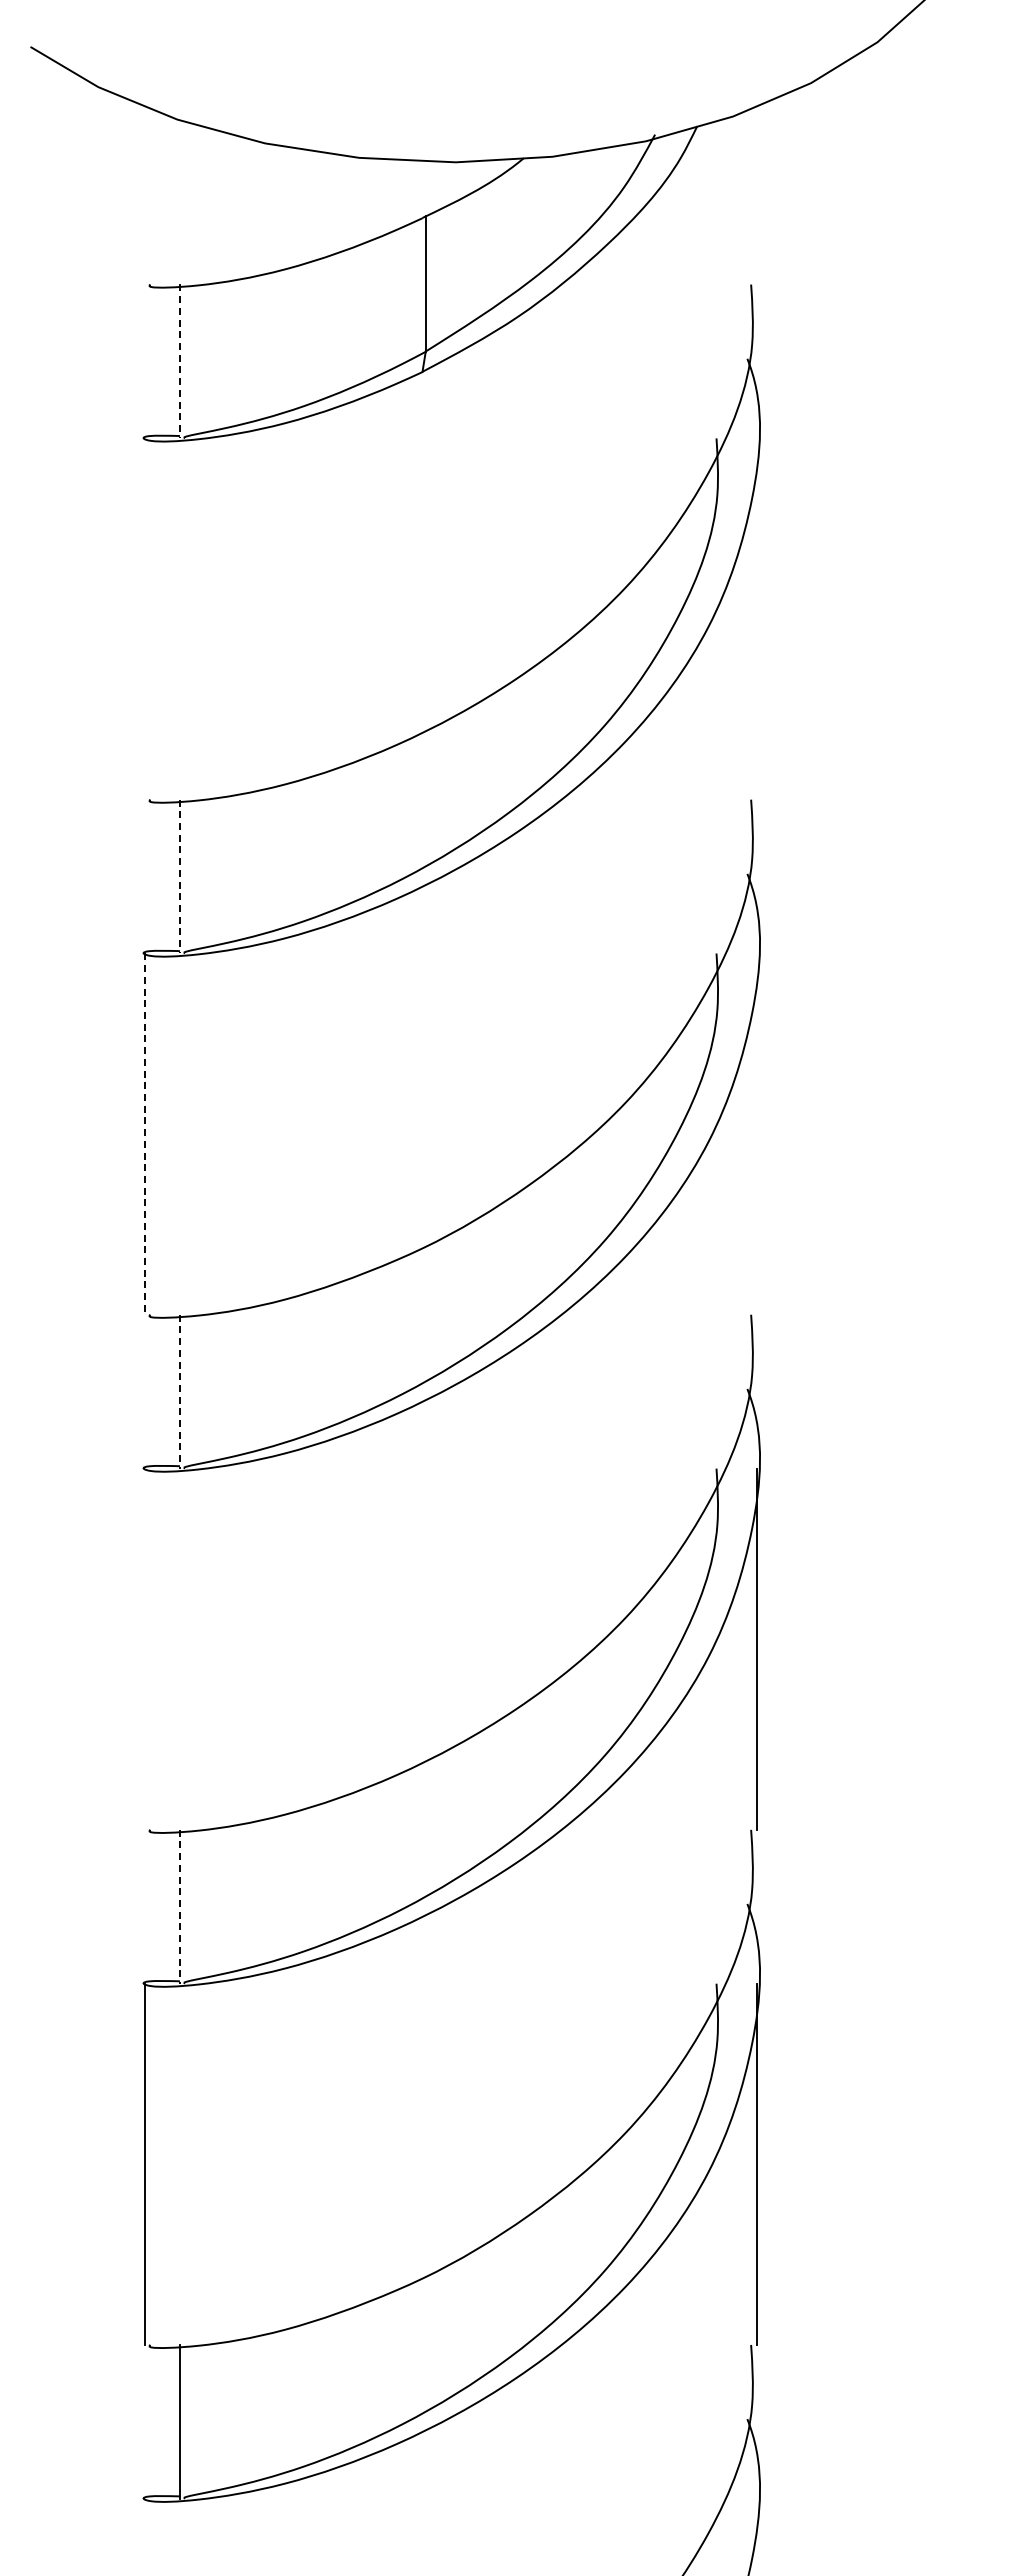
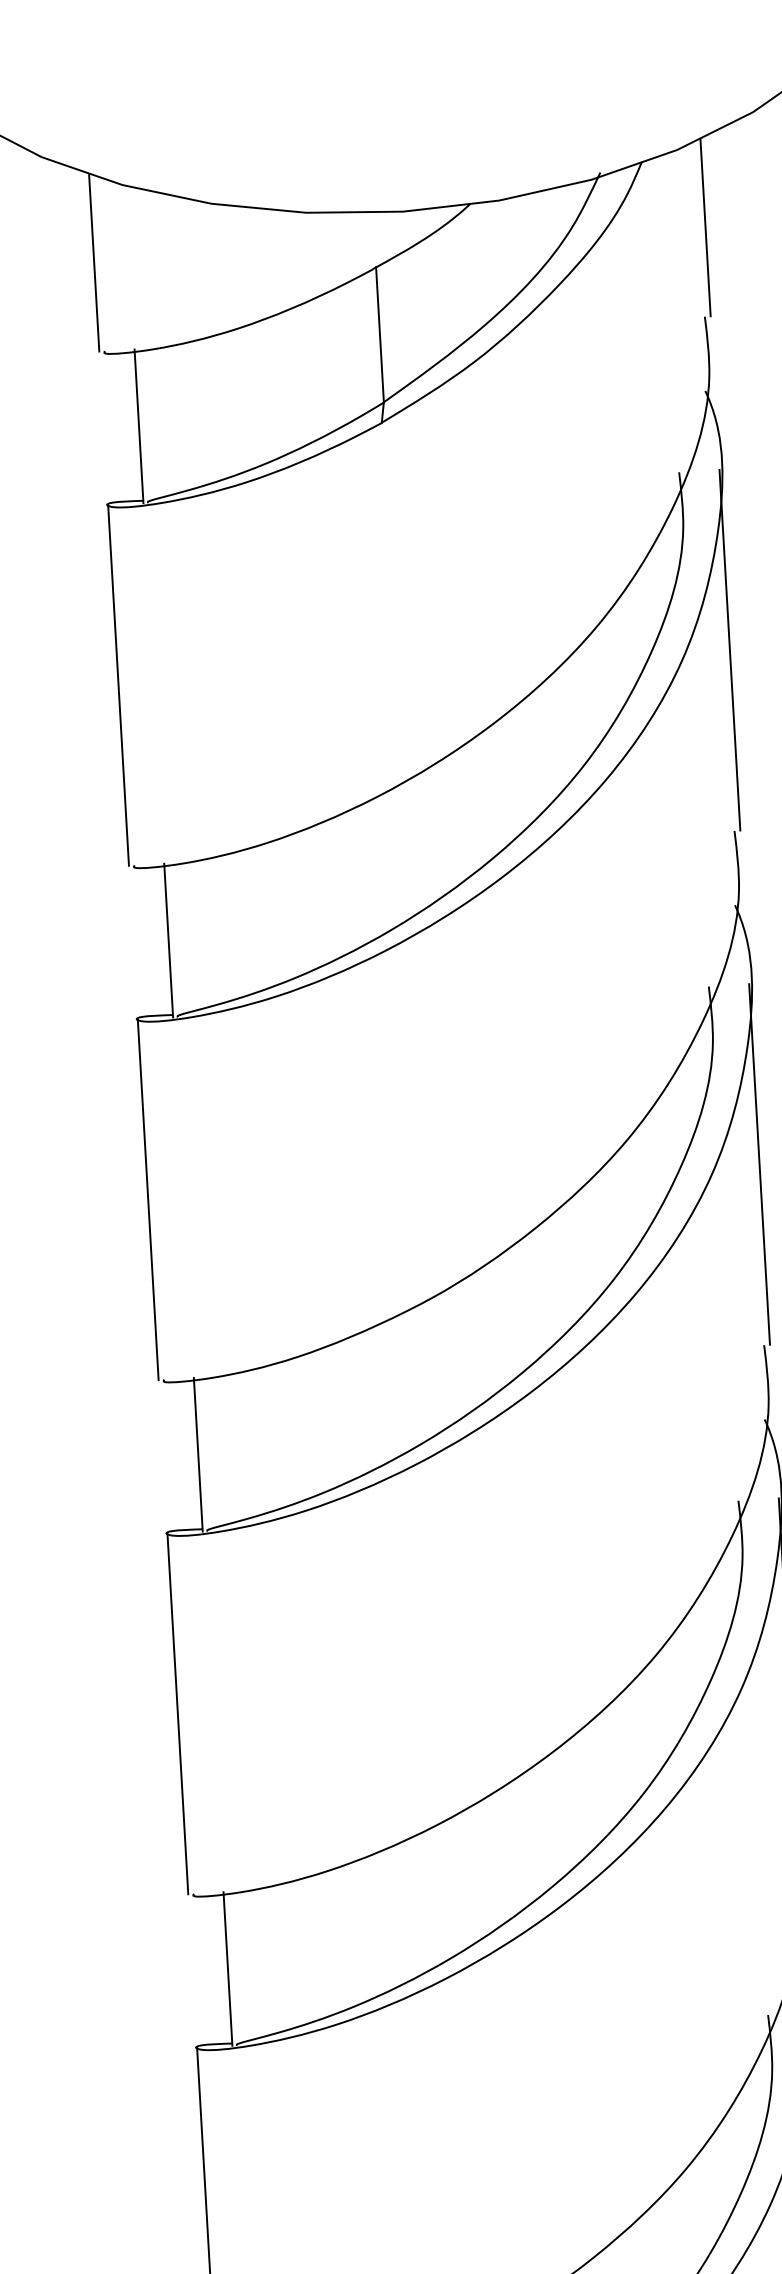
line: (144, 195) -> (94, 262), added
line: (756, 195) -> (705, 227), added
line: (179, 361) -> (138, 426), dashed -> solid
line: (144, 618) -> (118, 685), added
line: (756, 618) -> (729, 649), added
line: (179, 876) -> (168, 940), dashed -> solid
line: (756, 1133) -> (759, 1163), added
line: (144, 1134) -> (148, 1200), dashed -> solid
line: (179, 1391) -> (197, 1454), dashed -> solid
line: (144, 1648) -> (177, 1713), added
line: (179, 1906) -> (227, 1968), dashed -> solid

